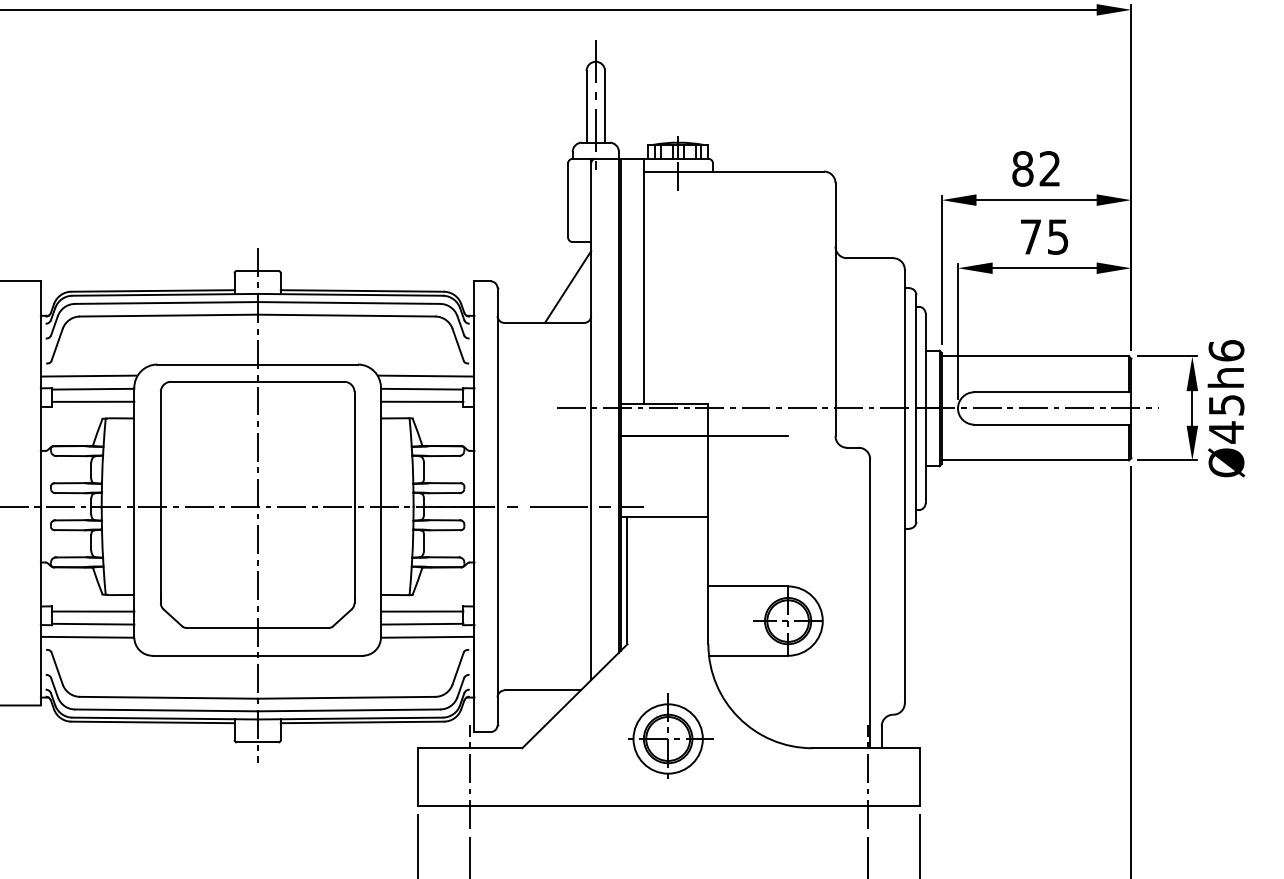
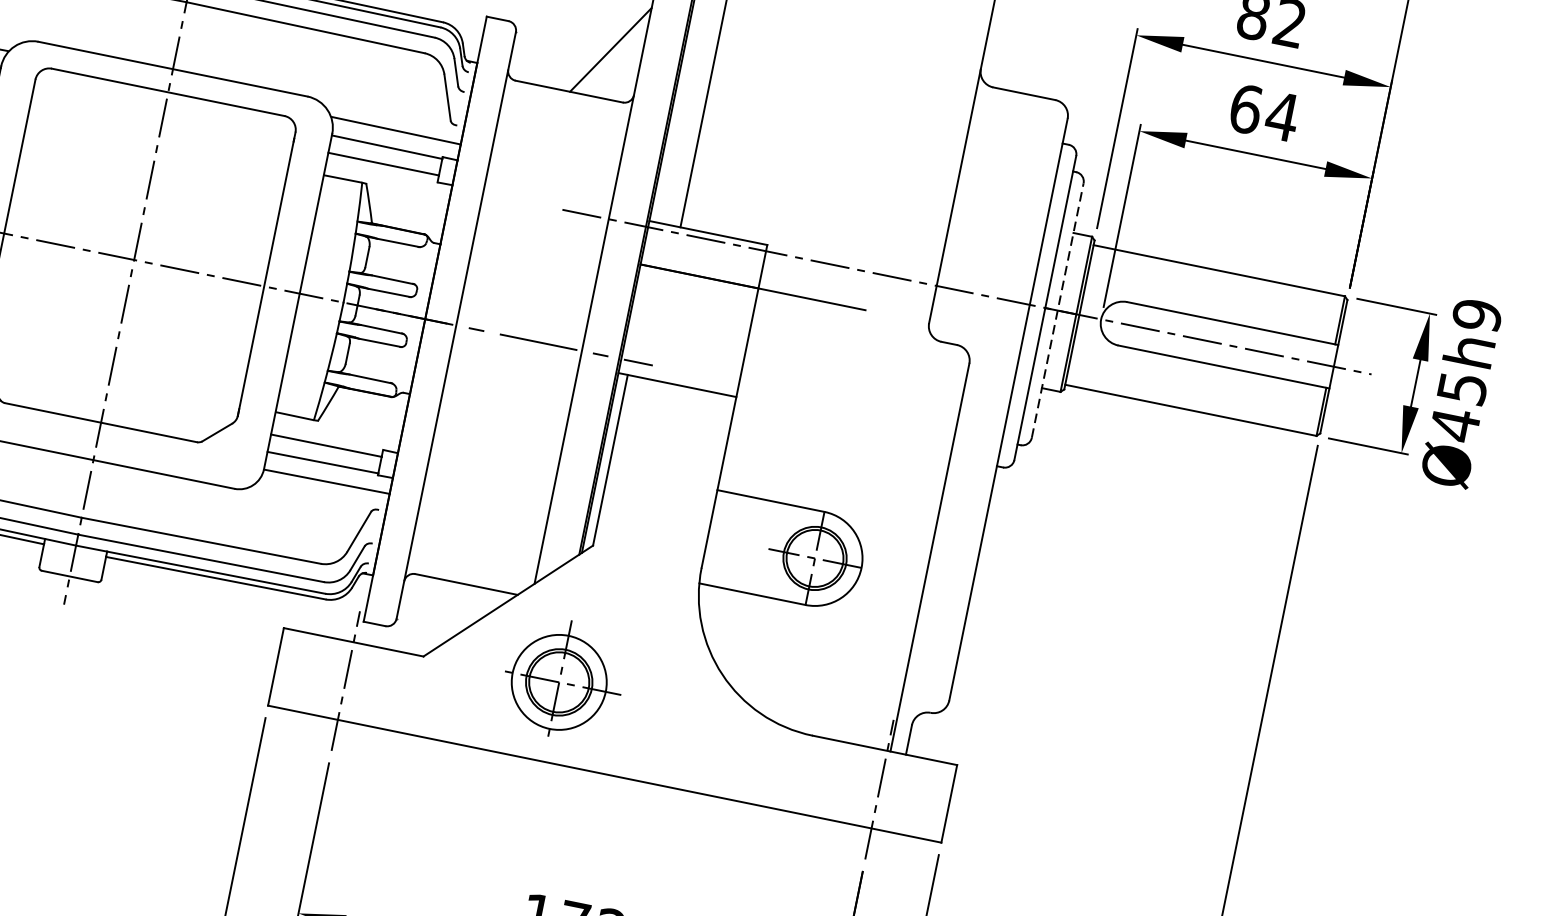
text: (1044, 236) -> (1264, 112), 75 -> 64
text: (1226, 350) -> (1477, 314), Ø45h6 -> Ø45h9
line: (925, 408) -> (1057, 310), solid -> dashed
part: (670, 735) -> (563, 678), moved

